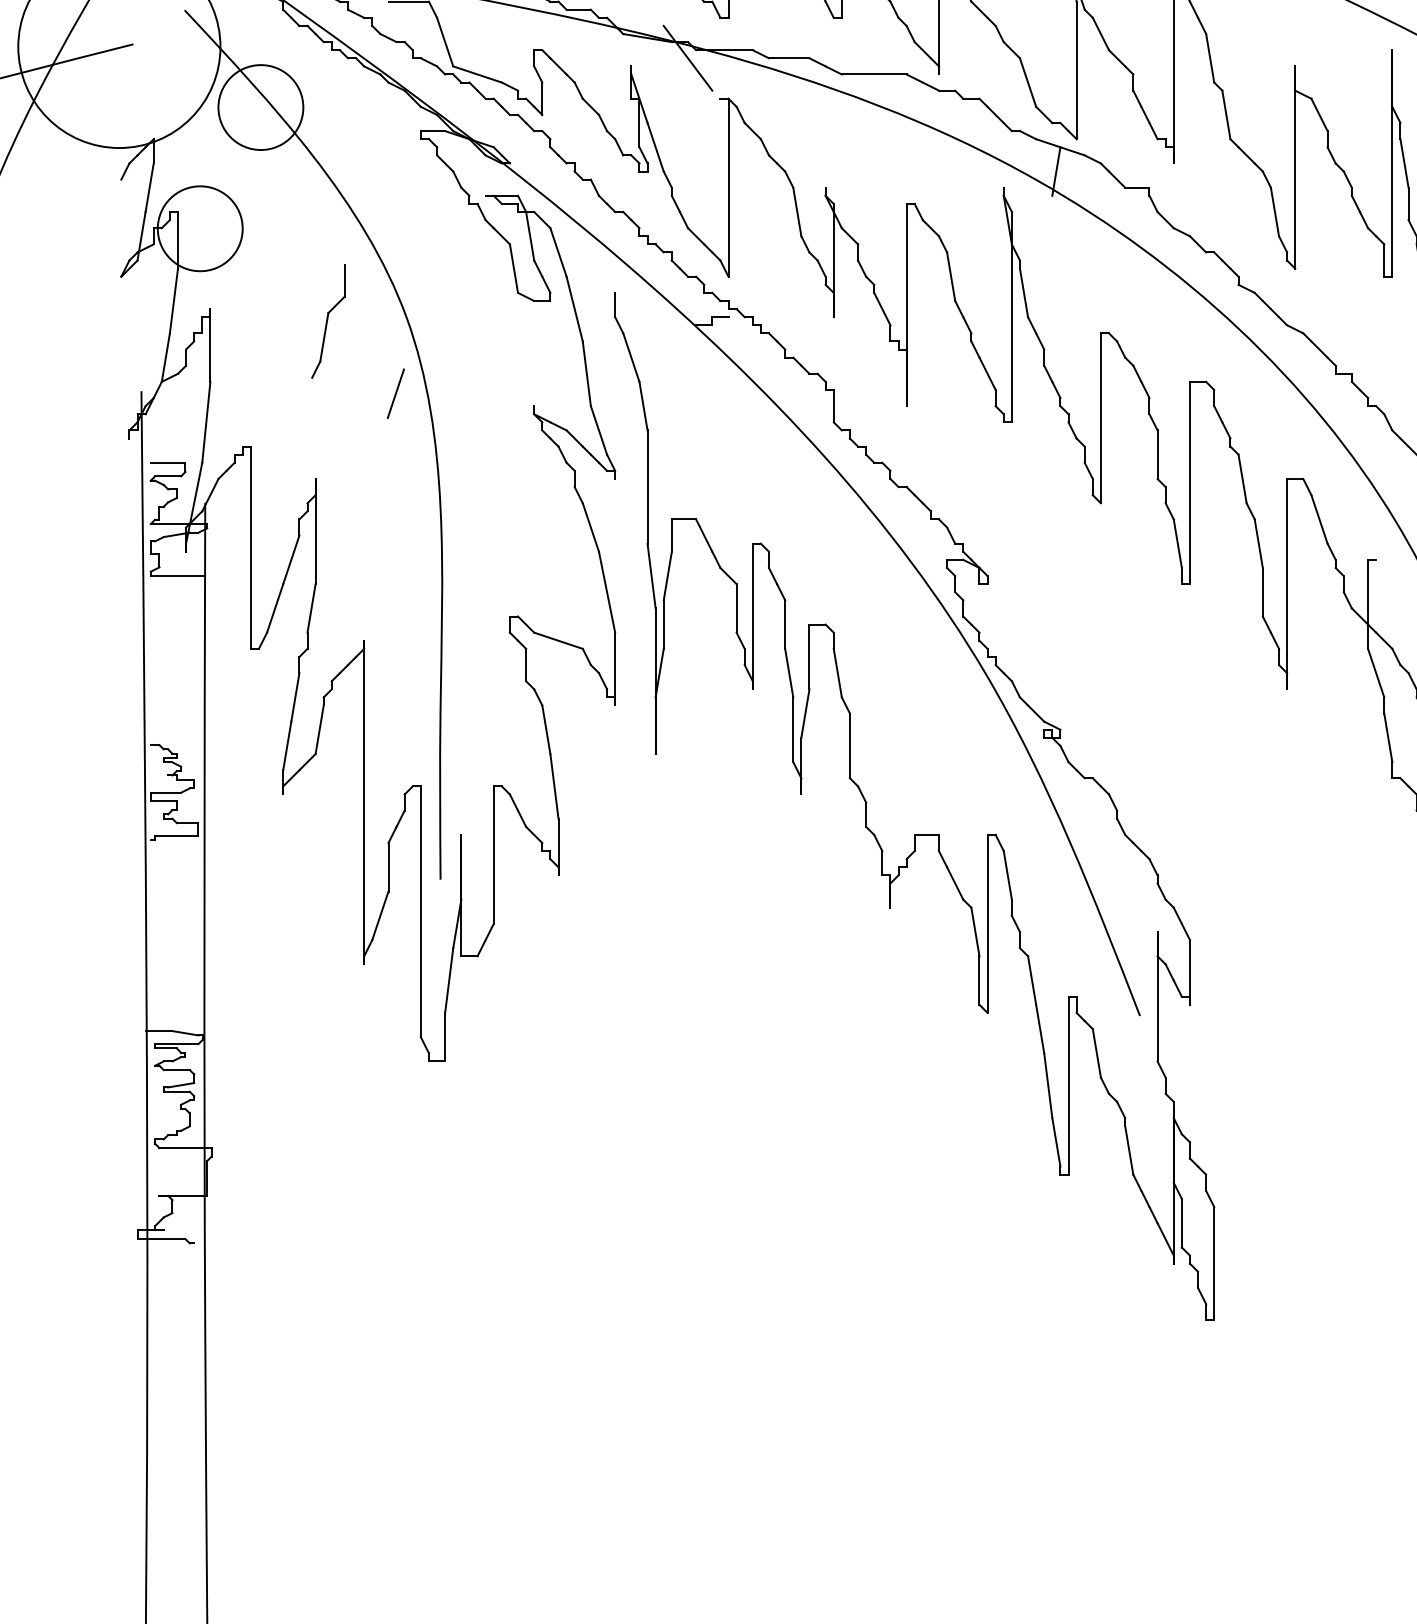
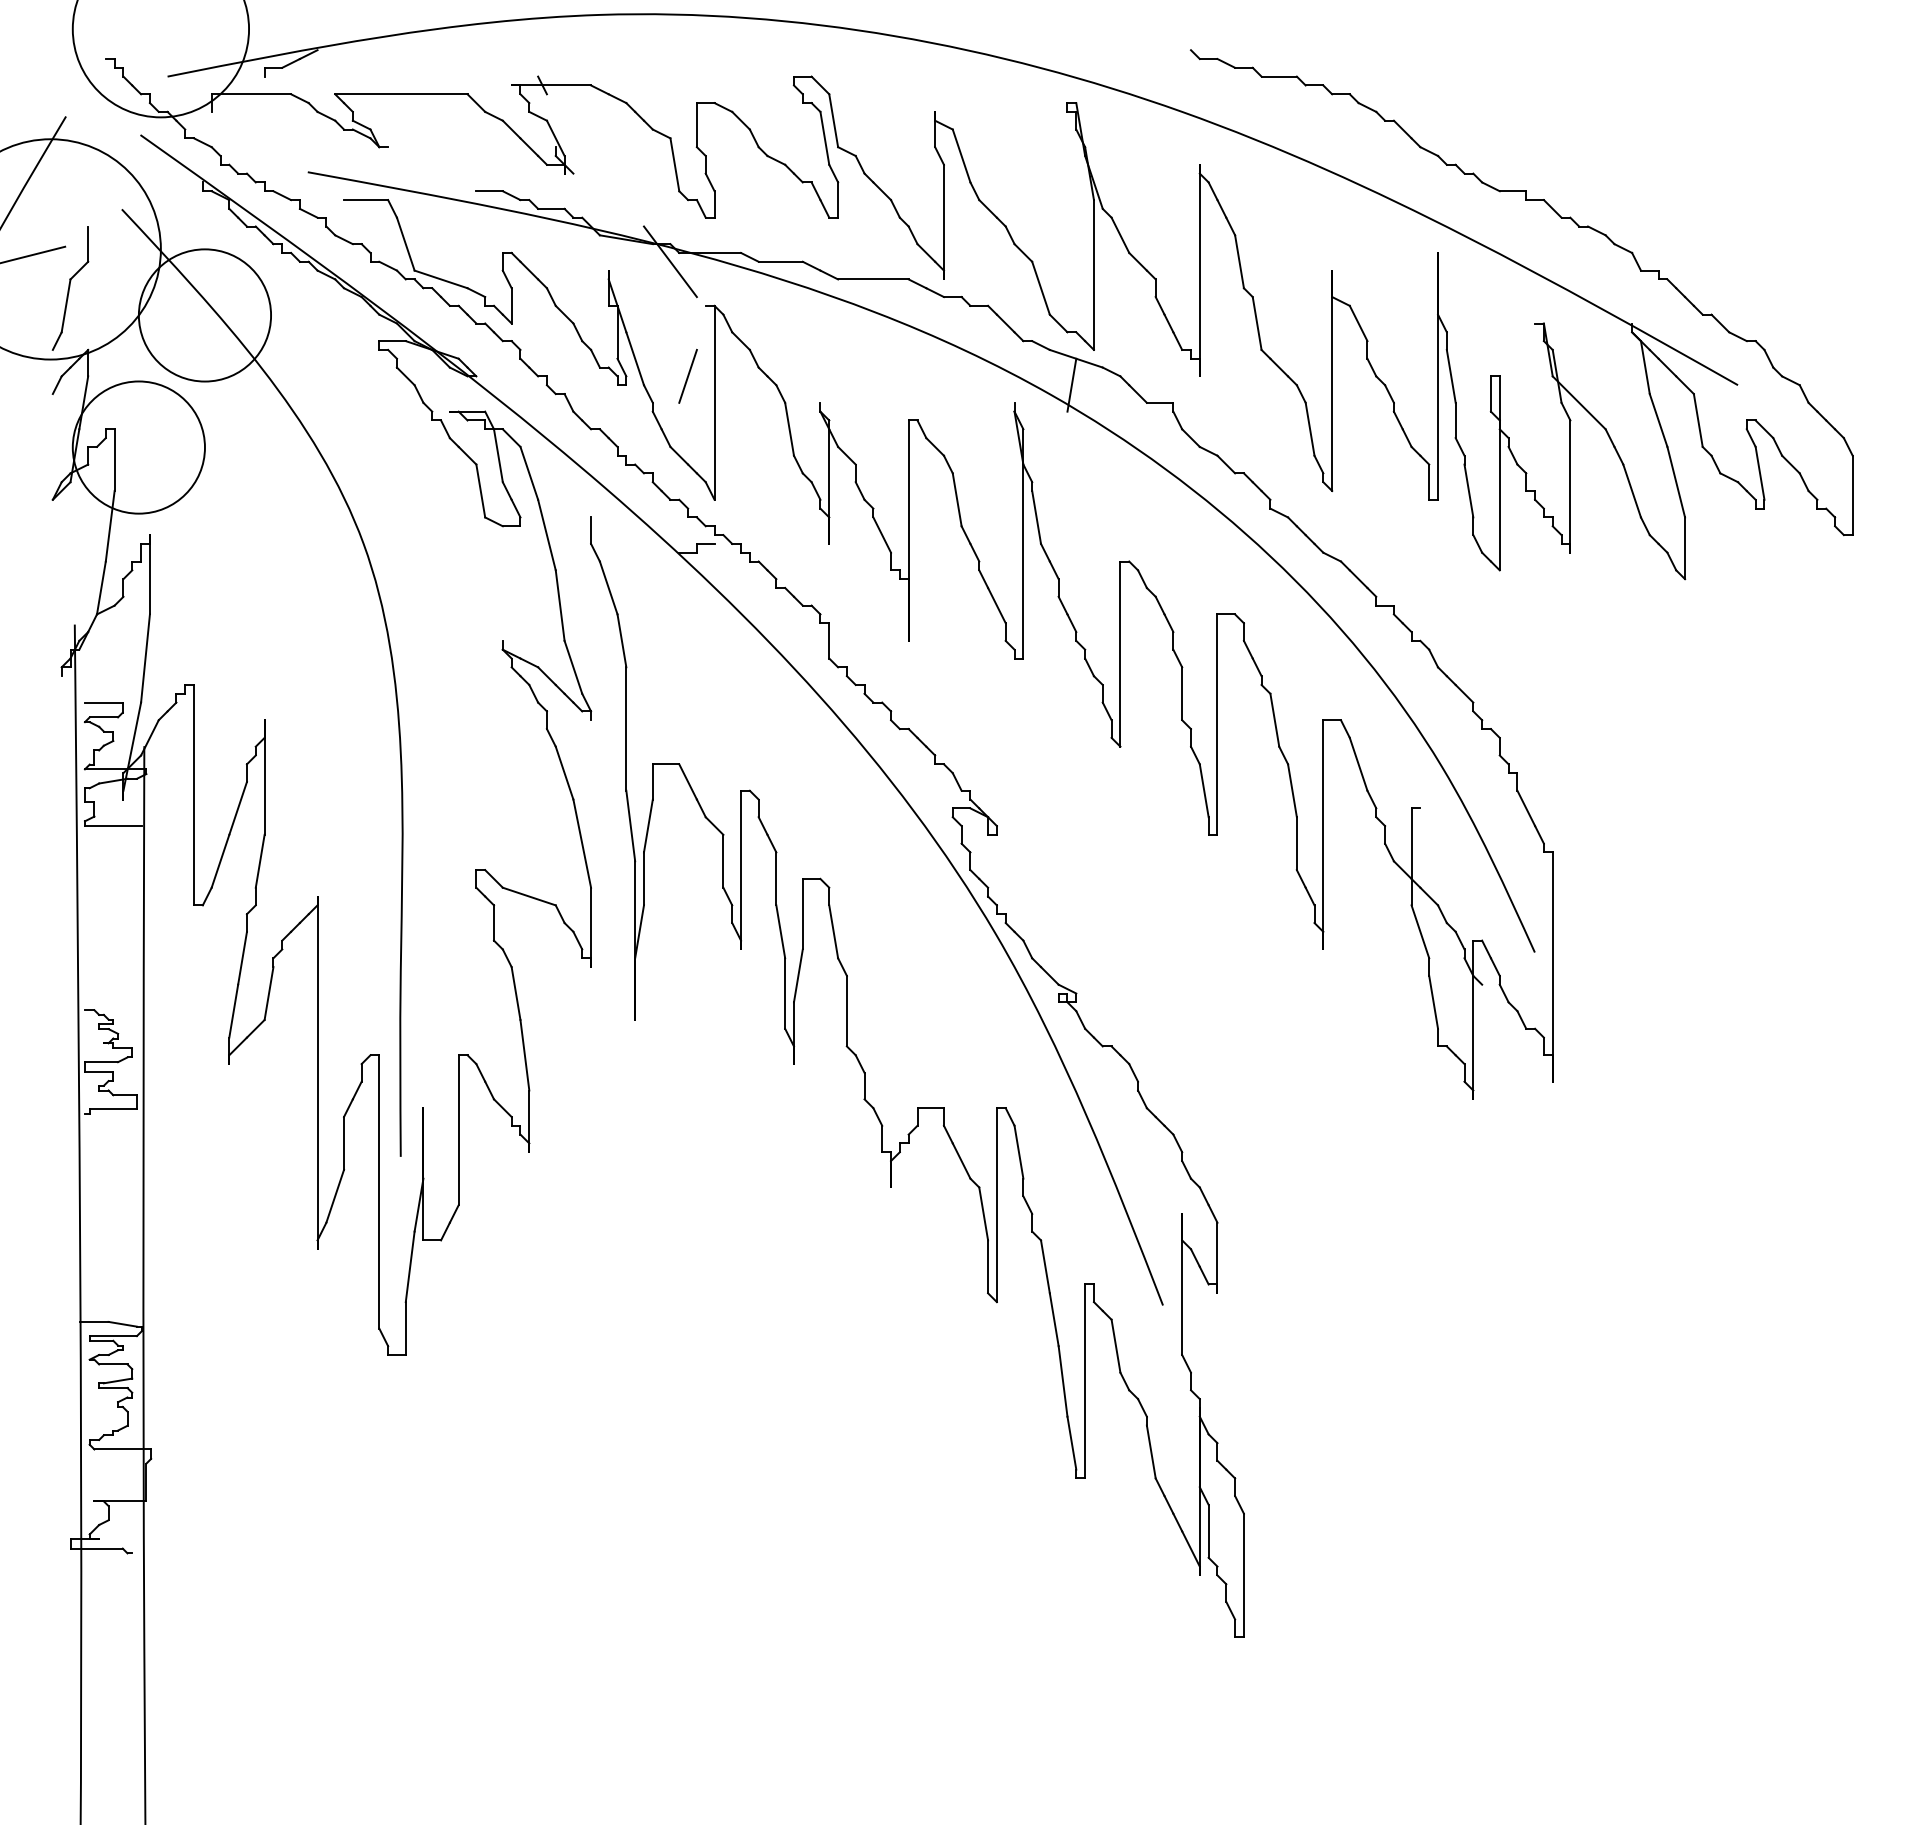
circle: (260, 107) -> (204, 315), size x1.43
circle: (199, 228) -> (138, 447), size x1.43
part: (328, 321) -> (70, 288), moved
line: (395, 392) -> (687, 375), moved

